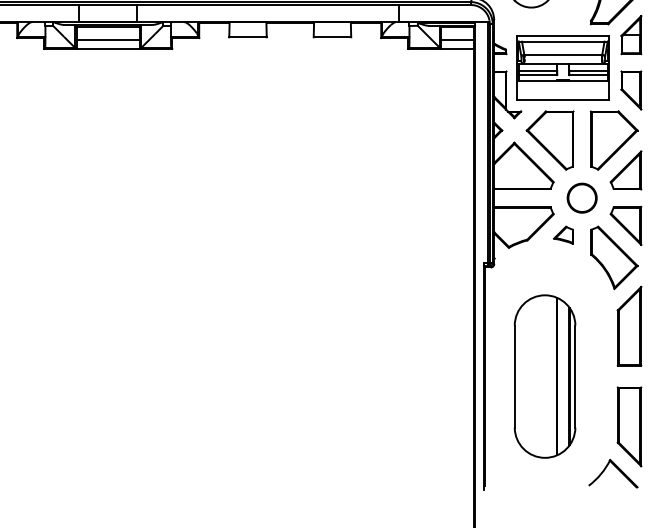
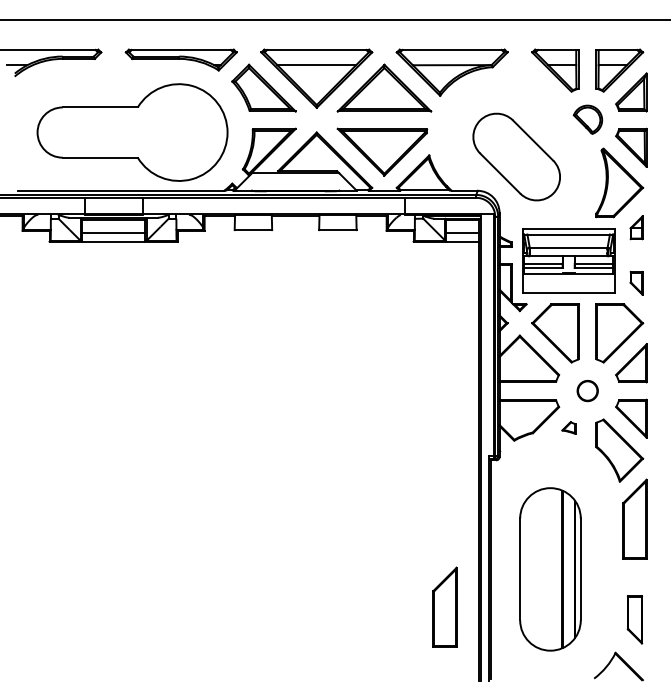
part: (631, 34) -> (636, 227), size x0.6
part: (631, 90) -> (636, 283), size x0.6
circle: (582, 197) -> (587, 390), size x0.7
part: (563, 234) -> (568, 427), size x0.7
part: (439, 413) -> (444, 606), added
part: (629, 426) -> (634, 619), size x0.6

